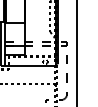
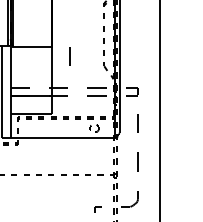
line: (33, 26) -> (69, 55), added

